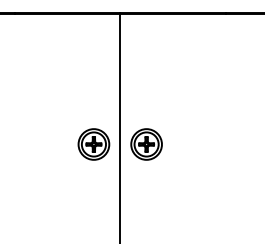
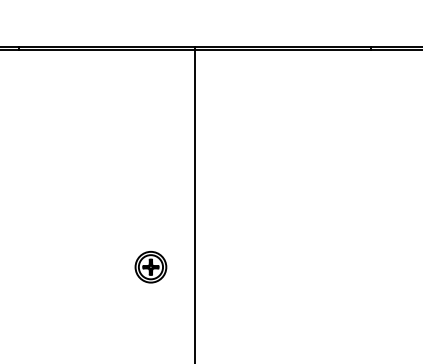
part: (93, 144) -> (150, 267), size x0.6
part: (146, 144) -> (238, 267), removed

